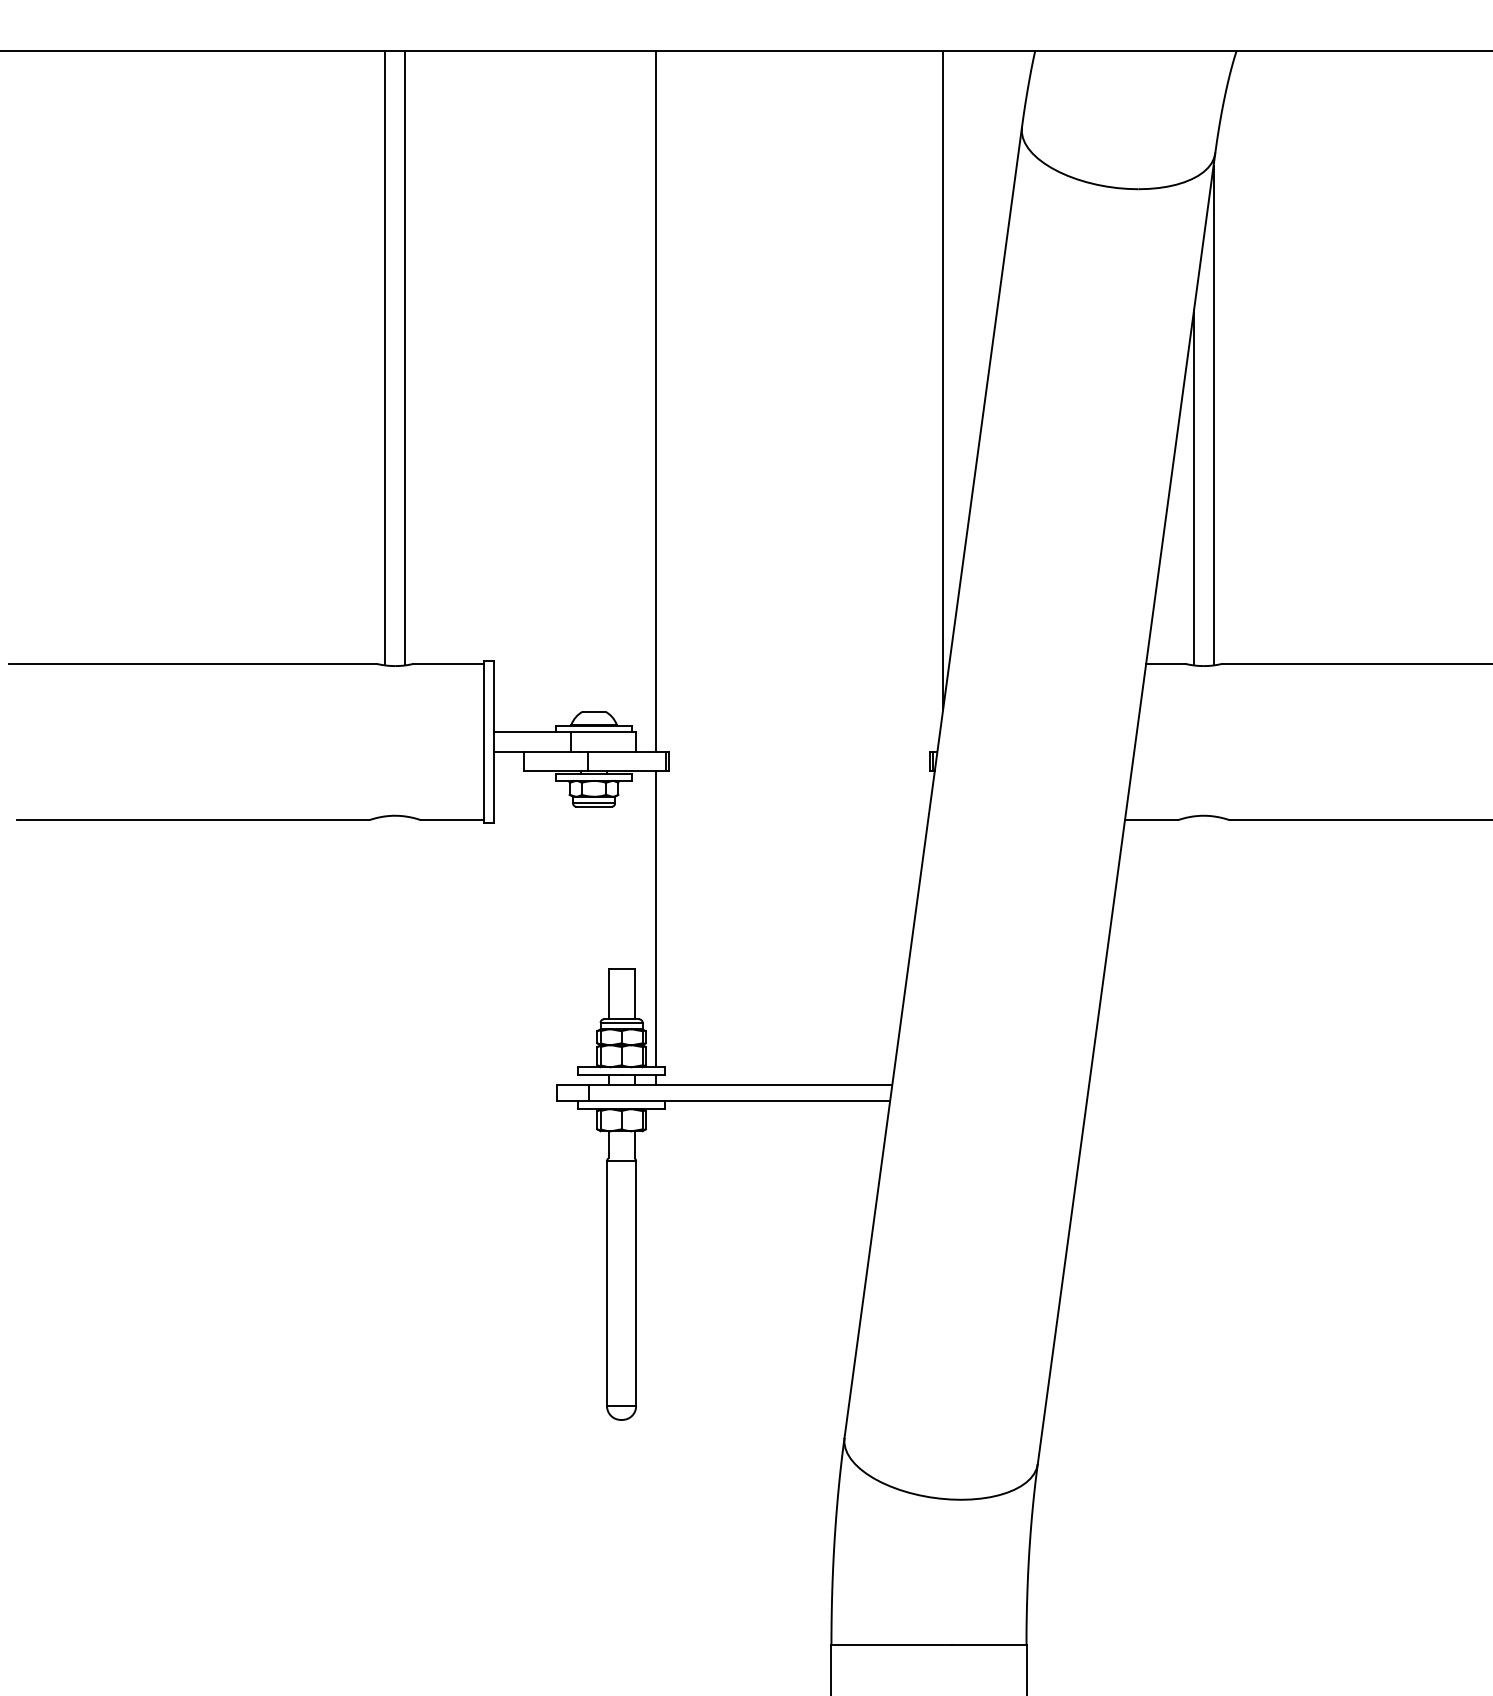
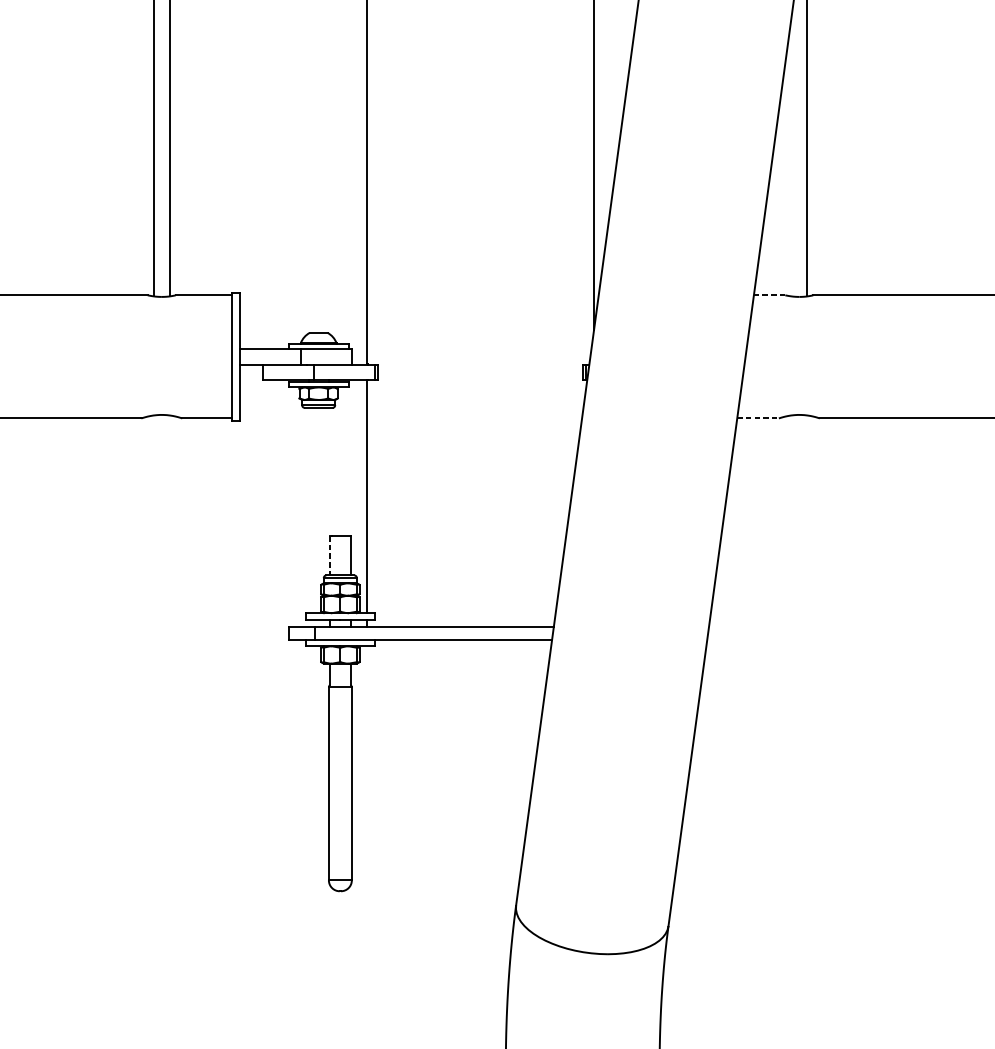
line: (1194, 487) -> (792, 156), removed
line: (1166, 663) -> (769, 294), solid -> dashed
line: (1151, 820) -> (758, 418), solid -> dashed
line: (608, 994) -> (330, 555), solid -> dashed

